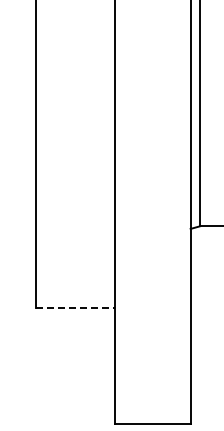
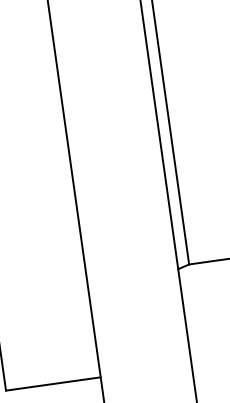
line: (75, 308) -> (53, 384), dashed -> solid

